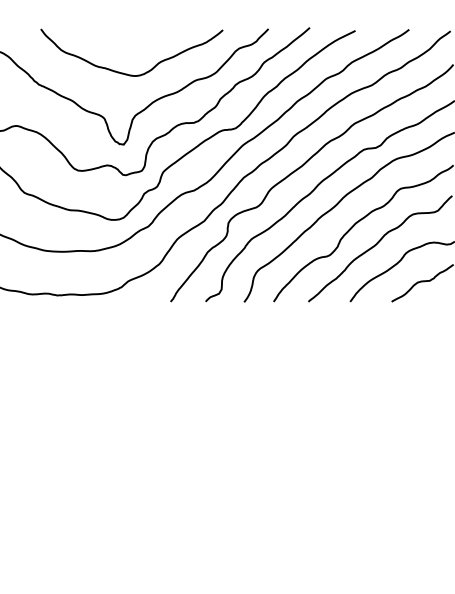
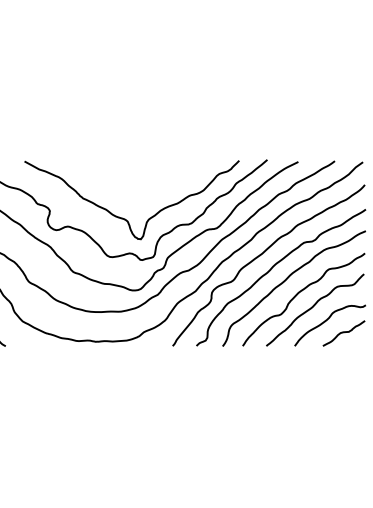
curve: (126, 72) -> (142, 190), removed

